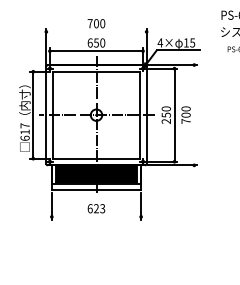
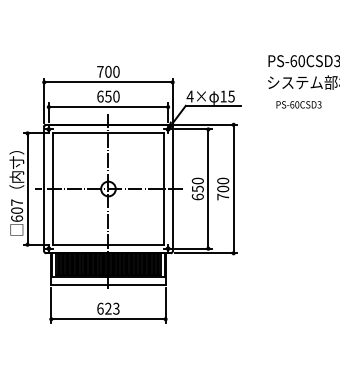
line: (96, 31) -> (108, 82), added
line: (194, 114) -> (233, 188), added
text: (166, 121) -> (197, 196), 250 -> 650
text: (25, 131) -> (17, 210), 617 -> 607
line: (96, 217) -> (108, 319), added

